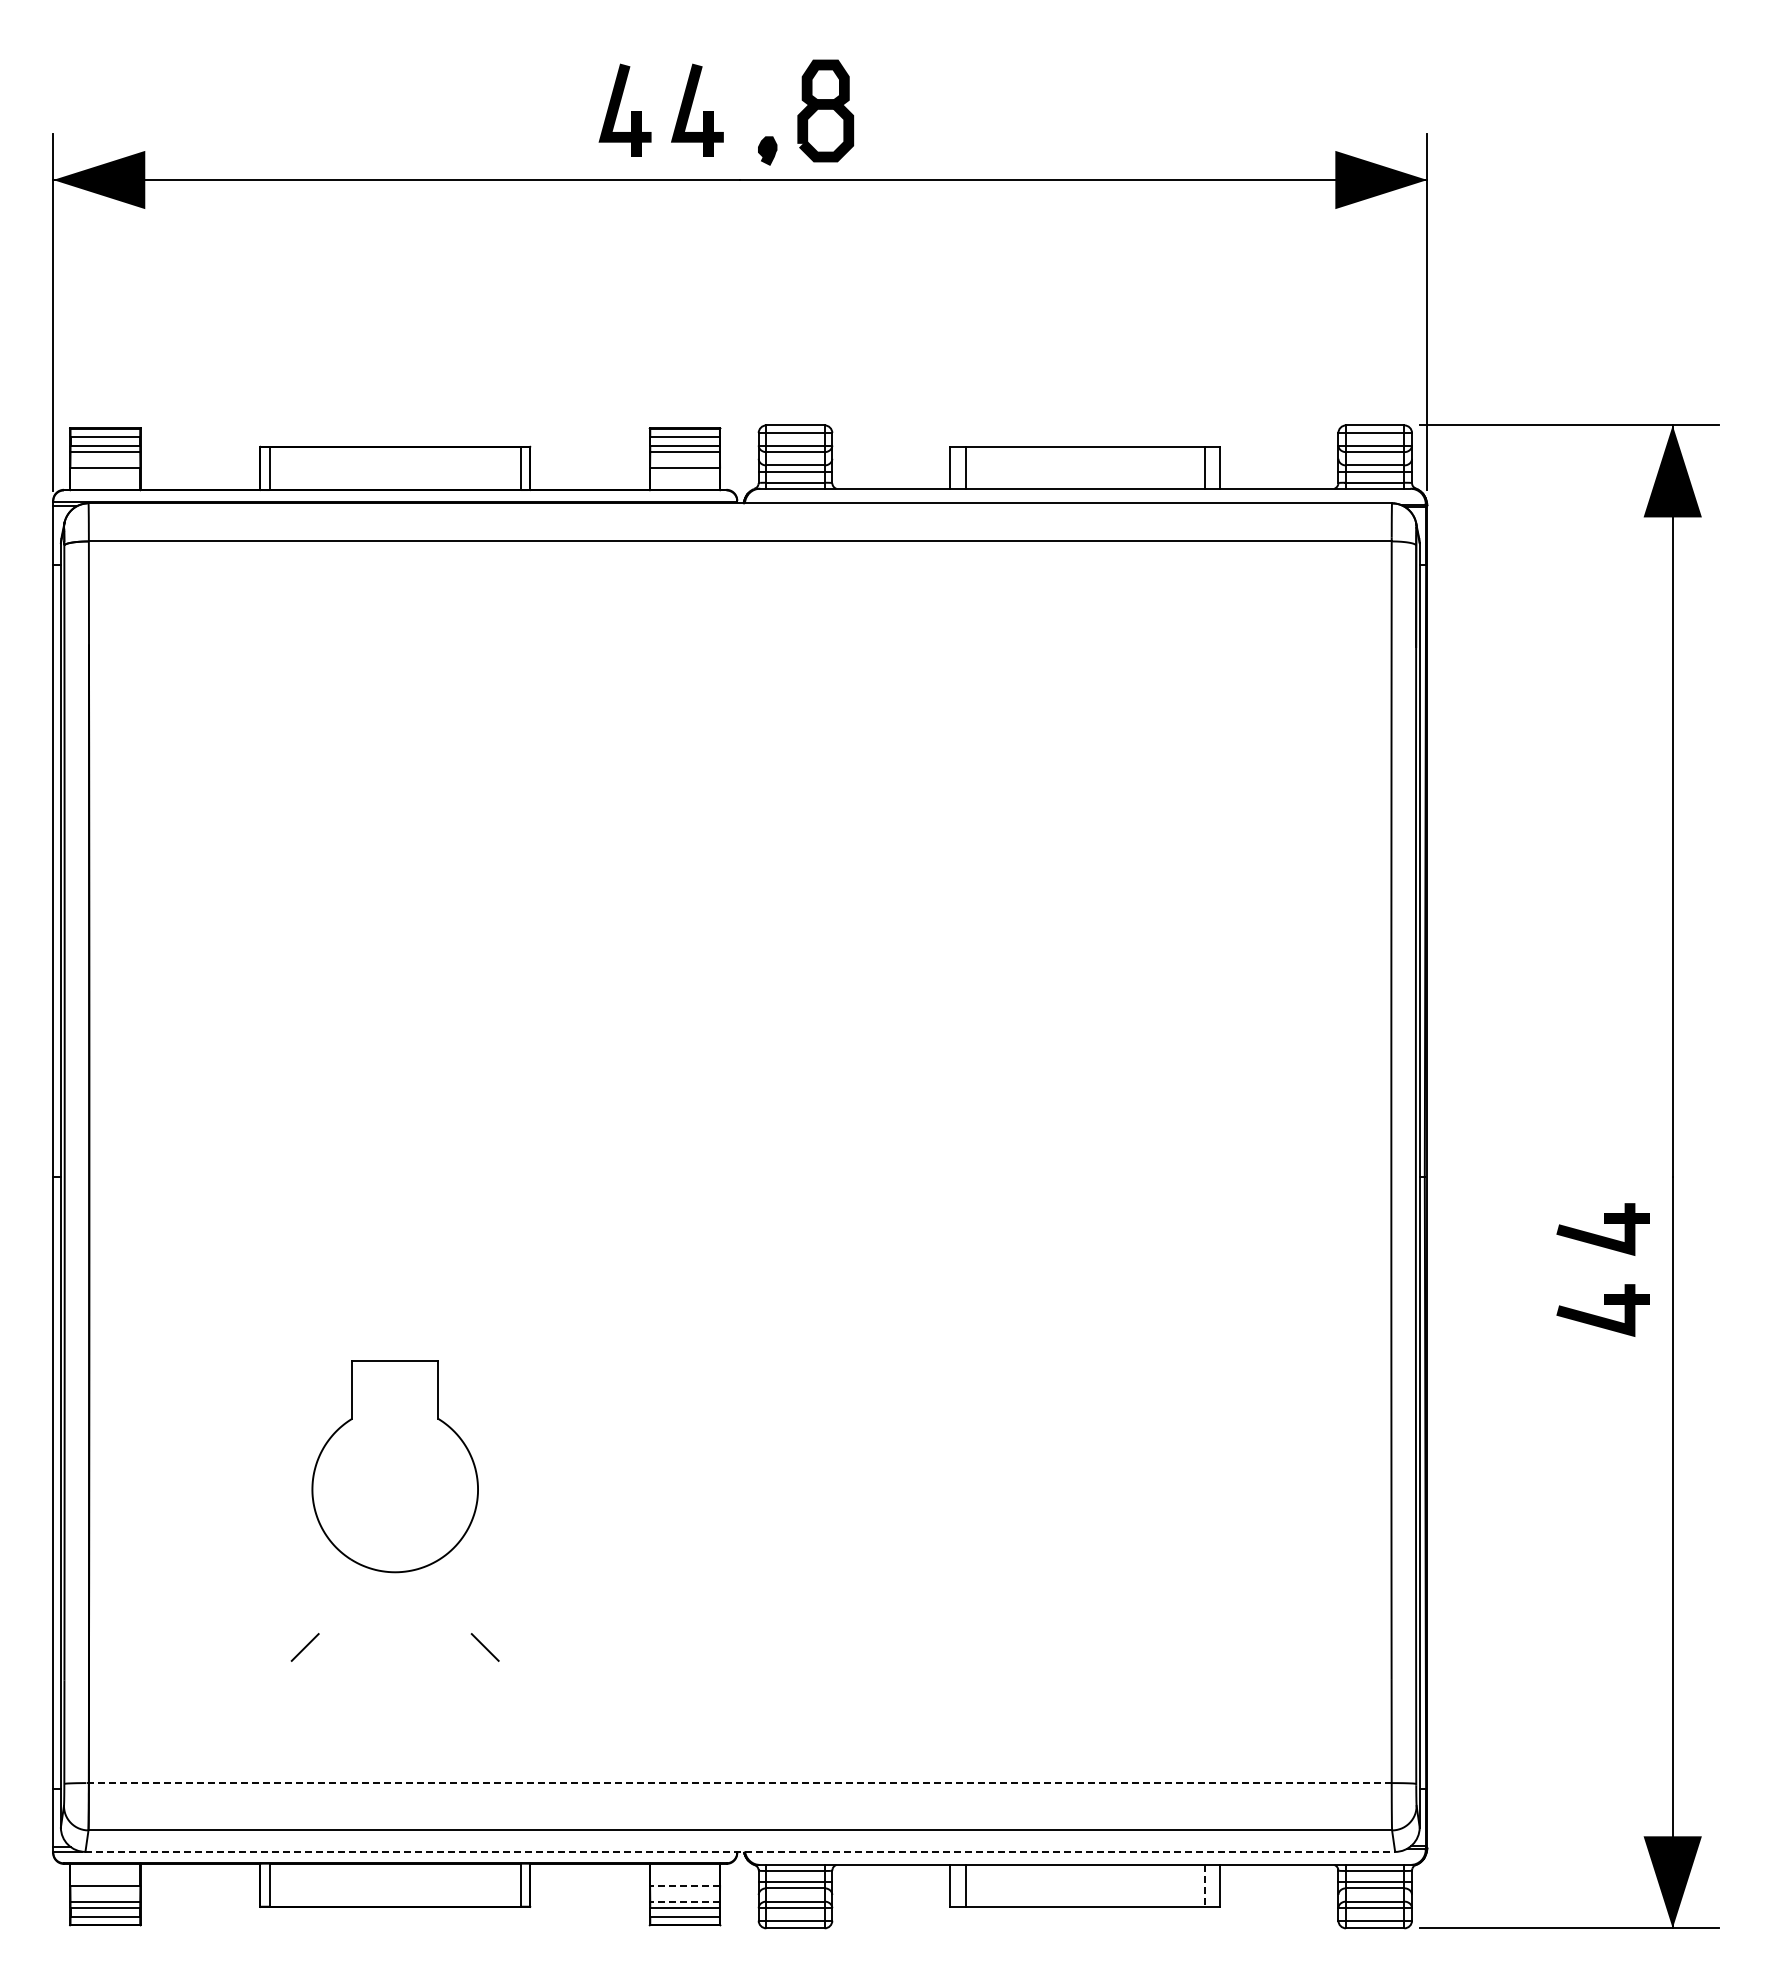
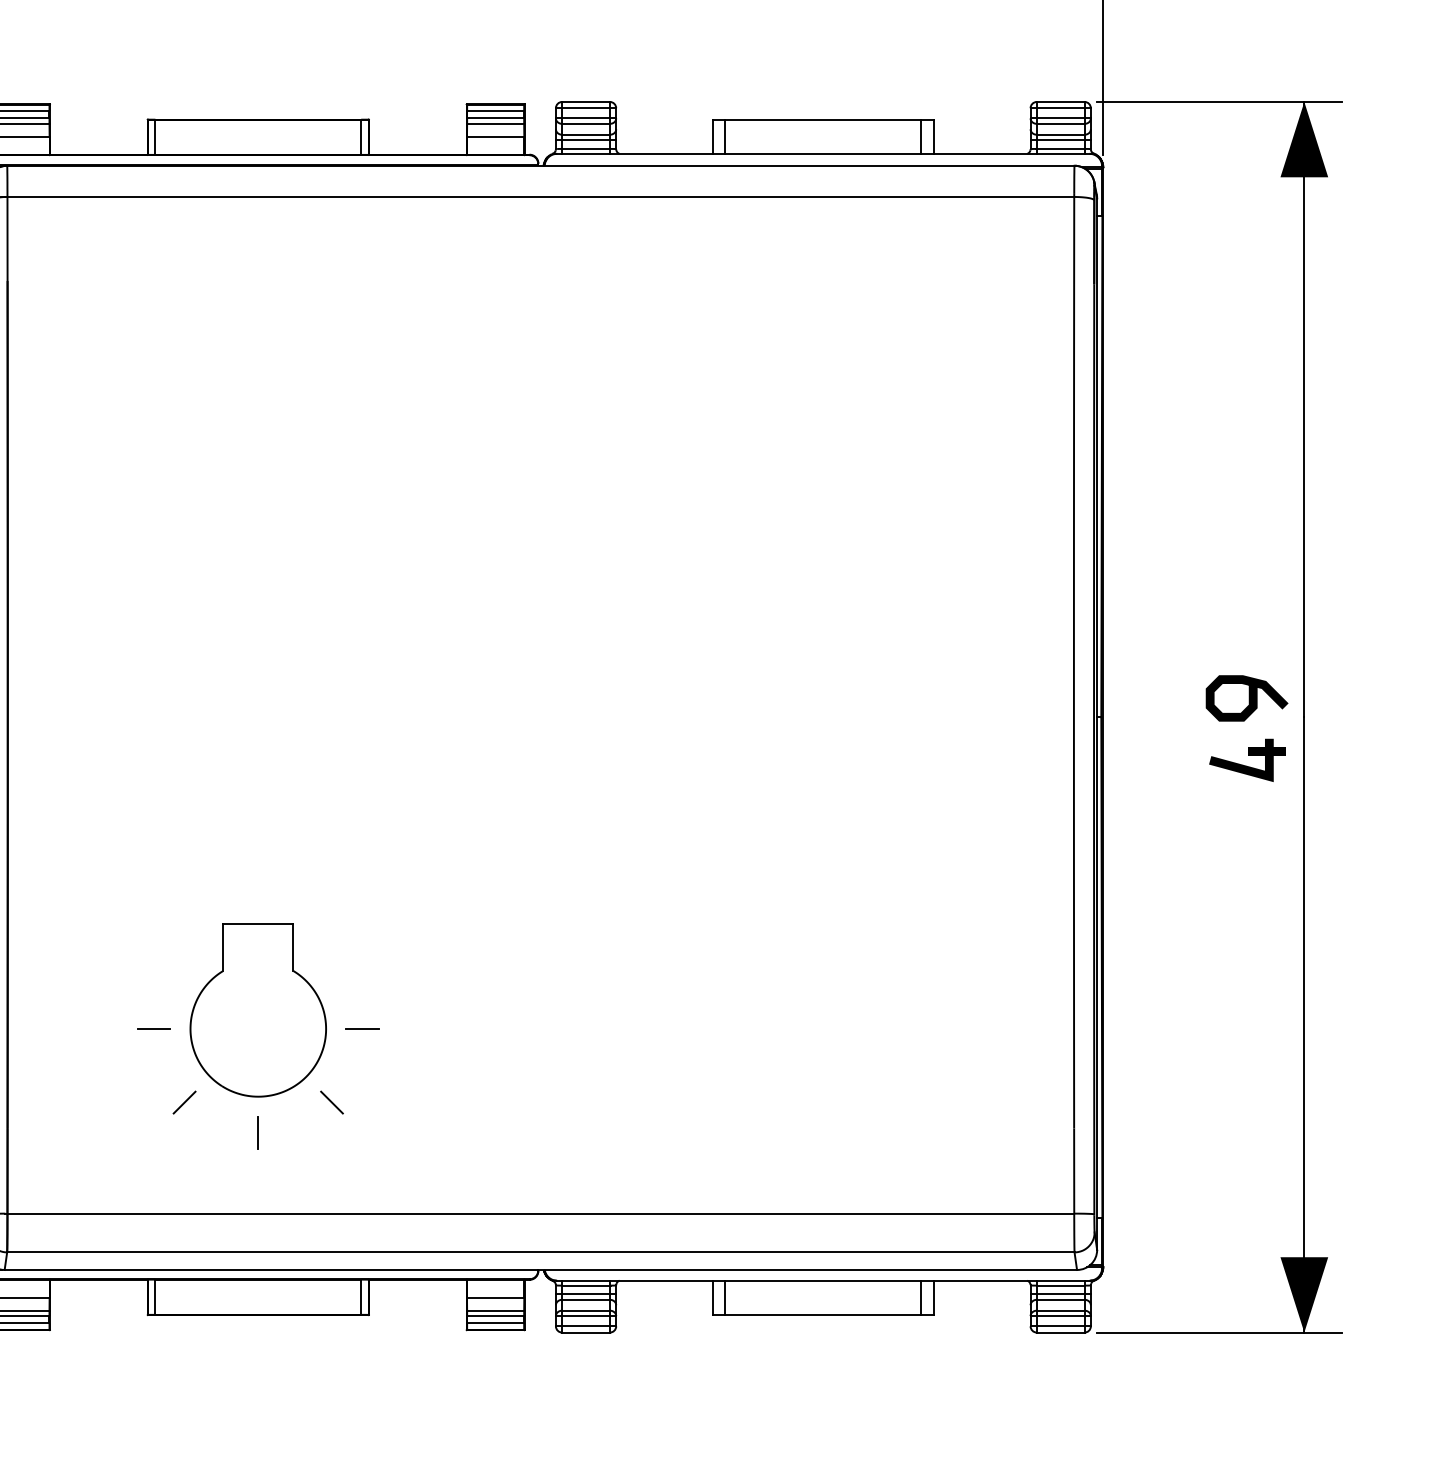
curve: (1605, 1153) -> (1249, 698), added
part: (1601, 1316) -> (1246, 831), removed
part: (394, 1466) -> (257, 1010), moved
line: (267, 1557) -> (153, 1028), added
line: (522, 1557) -> (362, 1028), added
line: (395, 1684) -> (258, 1132), added
line: (739, 1783) -> (540, 1213), dashed -> solid
line: (740, 1851) -> (541, 1269), dashed -> solid
line: (1205, 1885) -> (921, 1297), dashed -> solid
line: (685, 1886) -> (495, 1298), dashed -> solid
line: (685, 1901) -> (495, 1310), dashed -> solid

